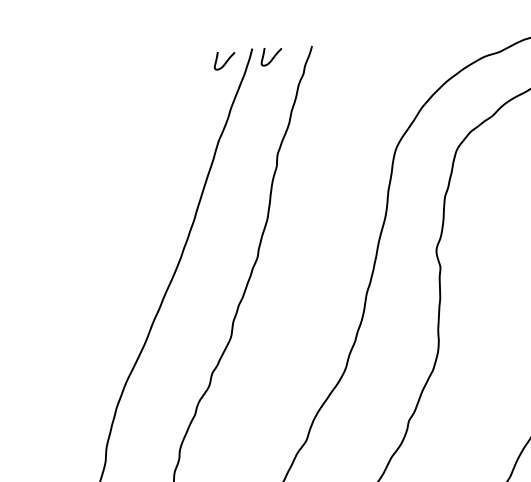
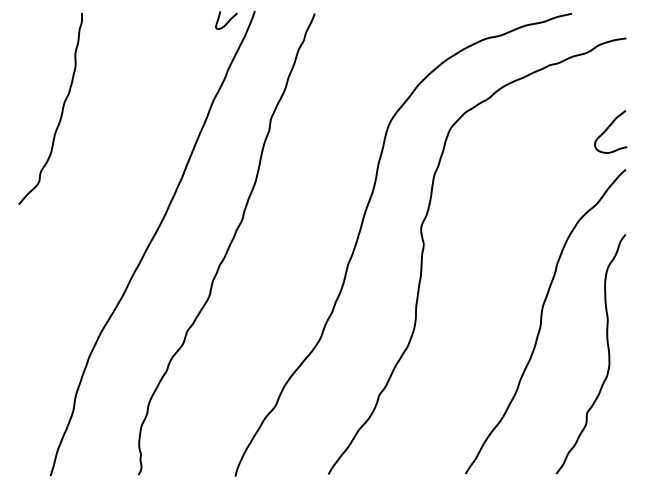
curve: (272, 57) -> (274, 21), removed
curve: (68, 164) -> (61, 110), added

